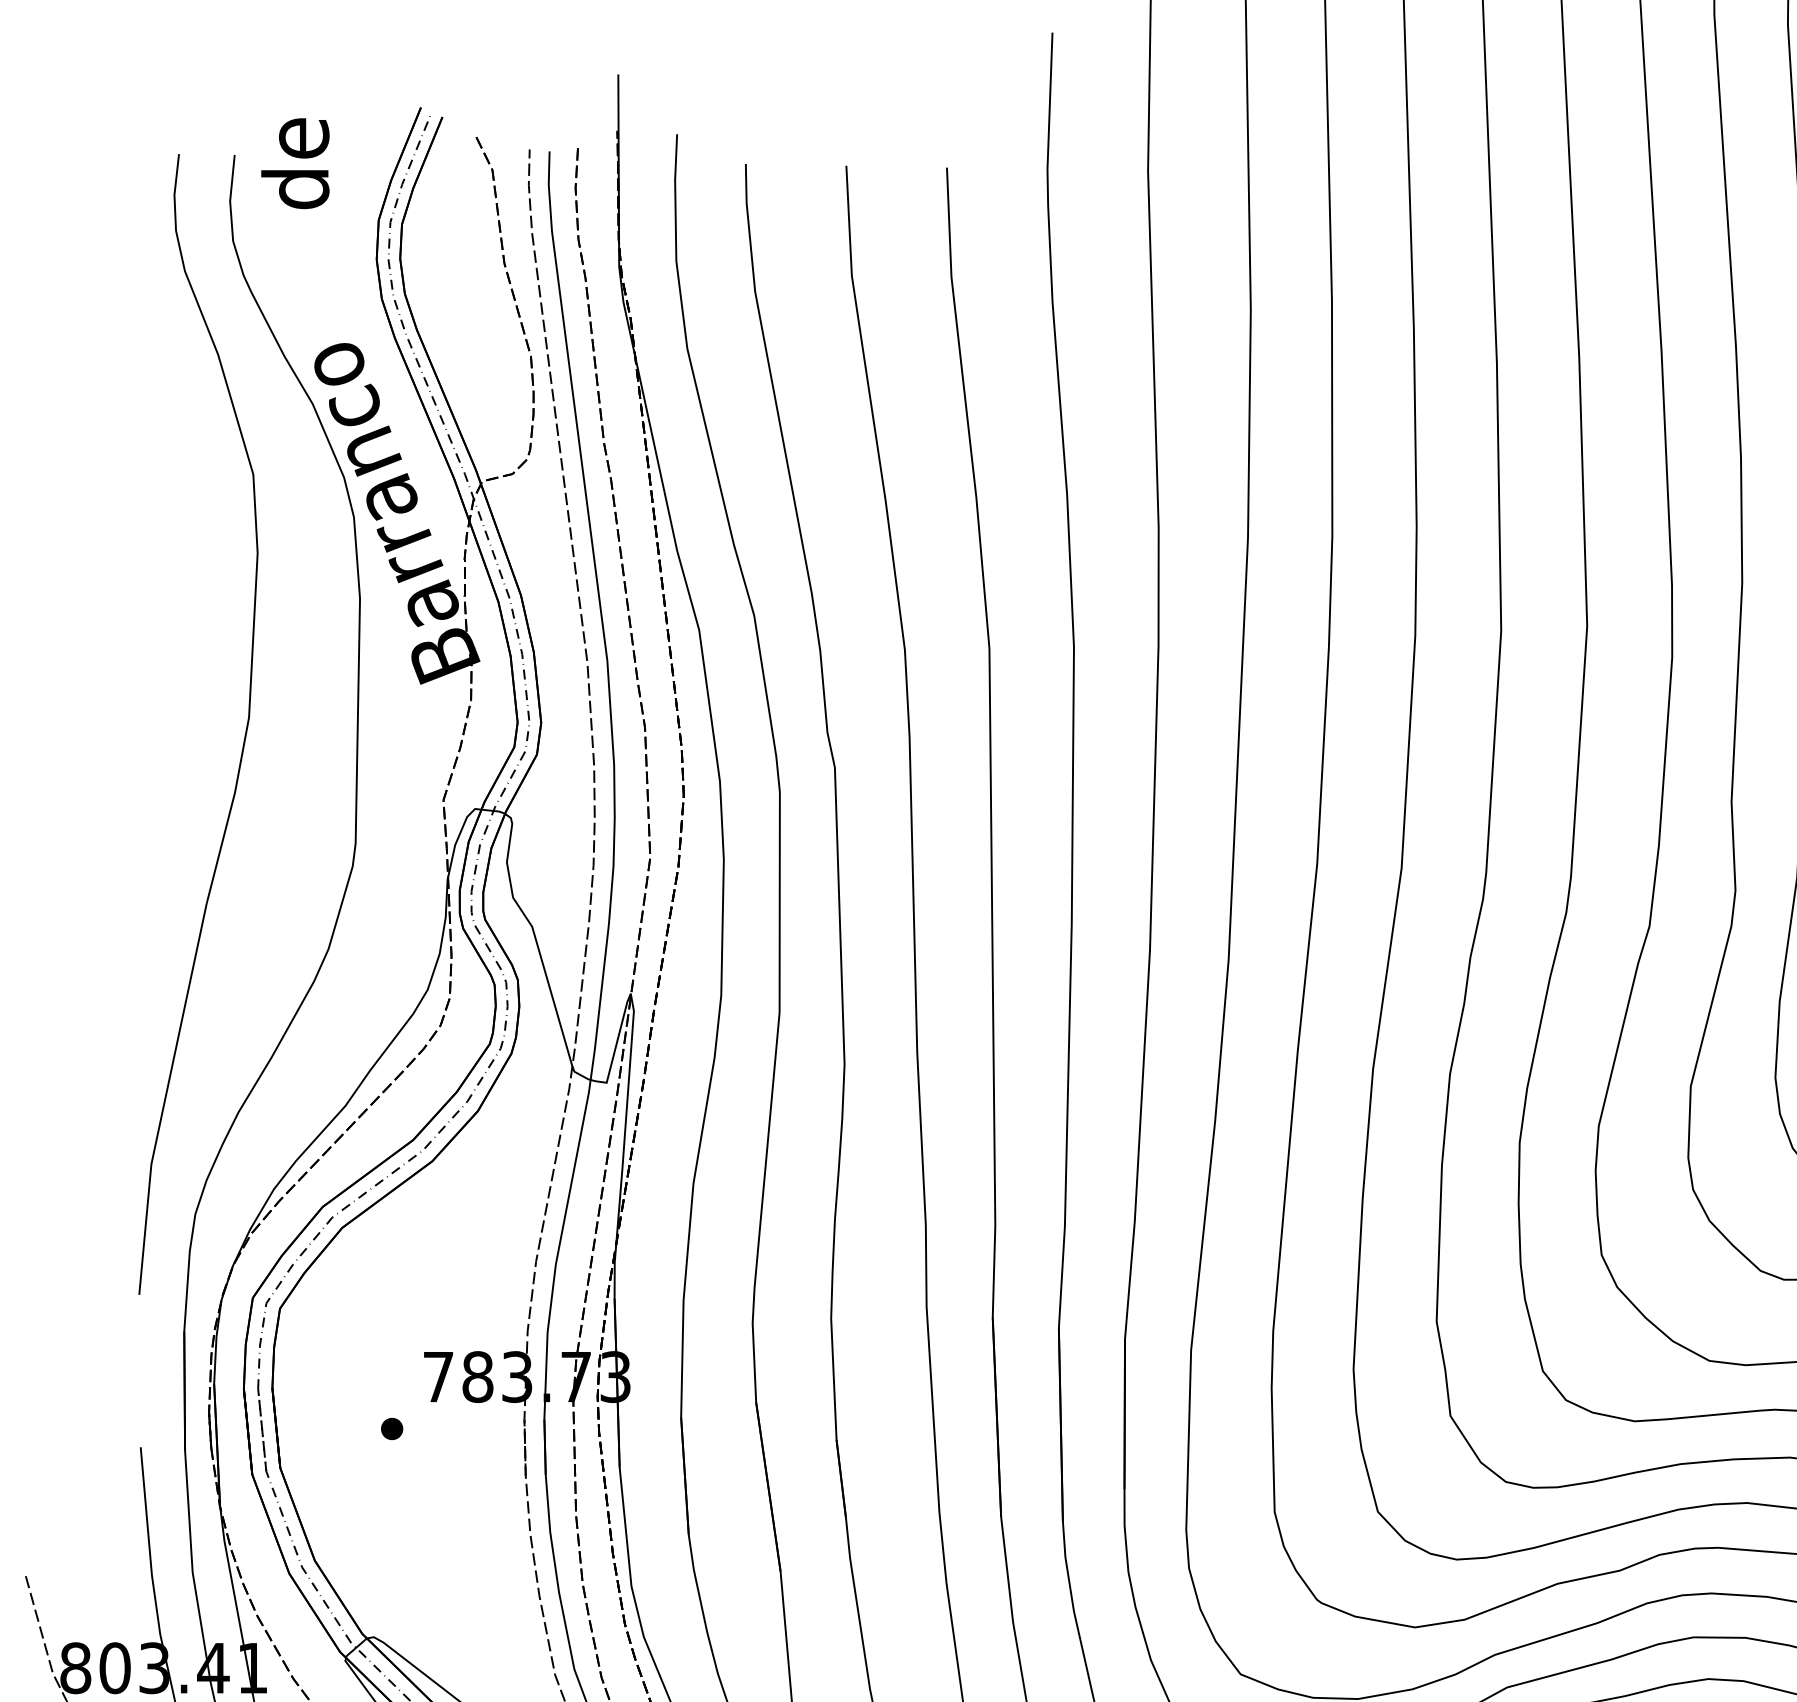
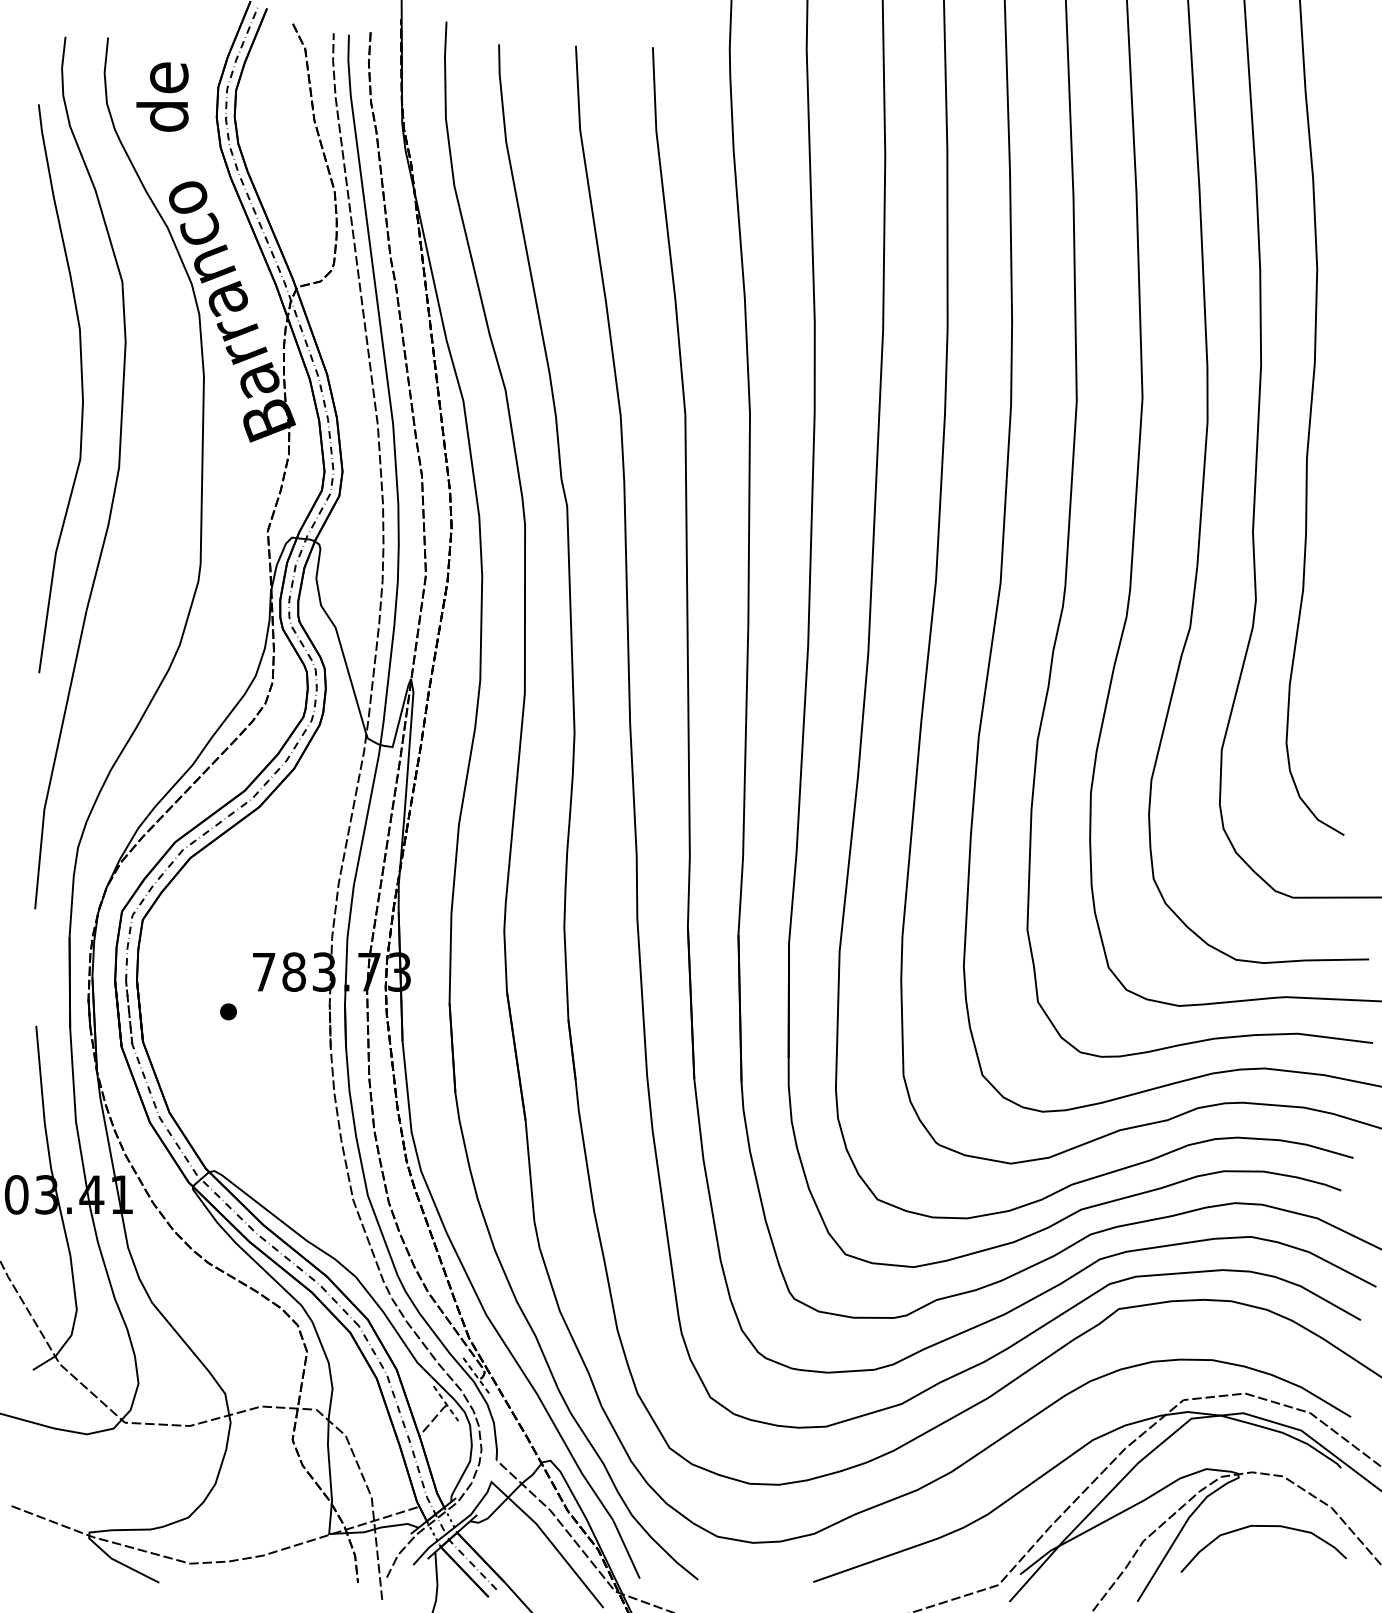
text: (295, 162) -> (162, 96), moved
curve: (199, 613) -> (81, 388), added

